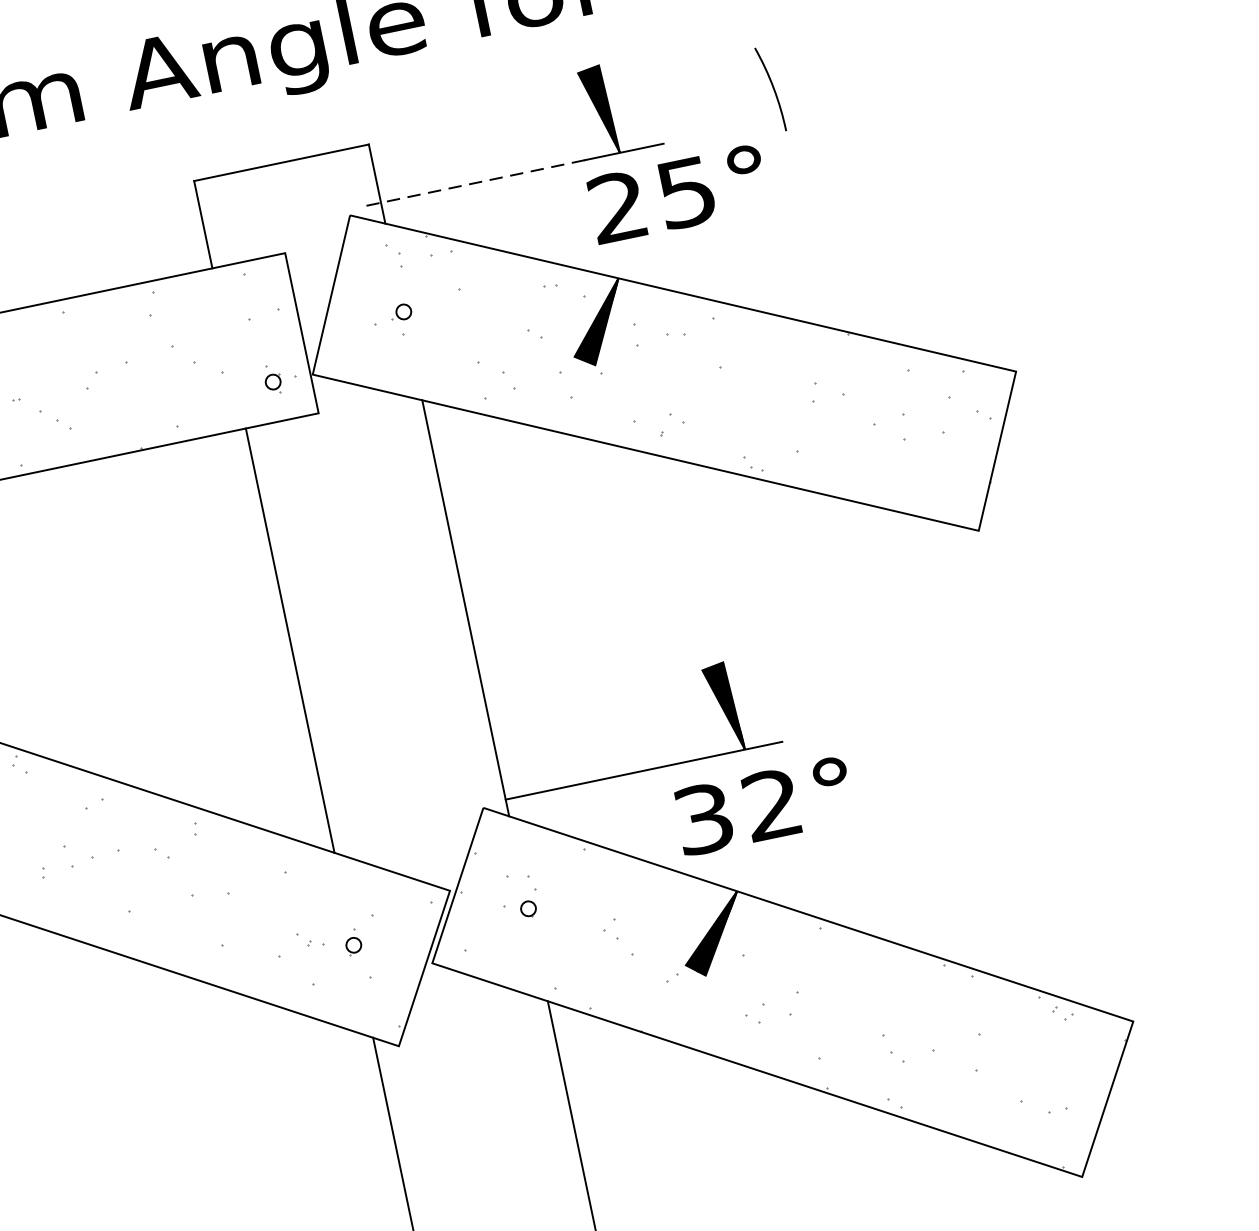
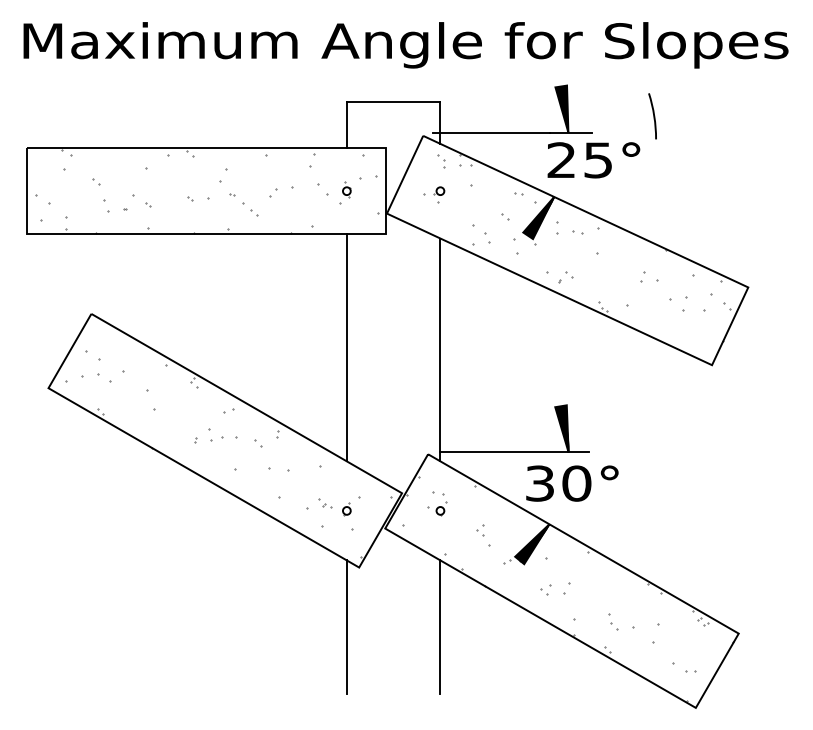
line: (474, 182) -> (490, 132), dashed -> solid
part: (271, 379) -> (346, 189), moved
text: (771, 804) -> (576, 483), 32° -> 30°

